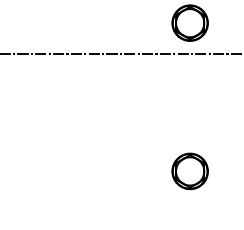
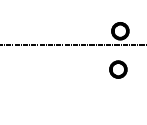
circle: (190, 171) -> (118, 69), moved

